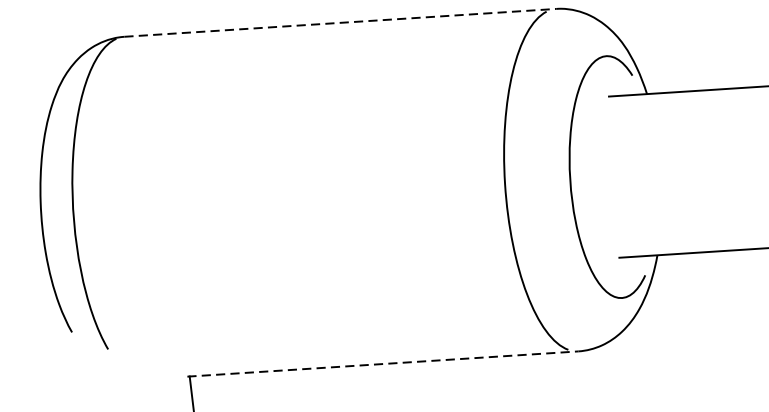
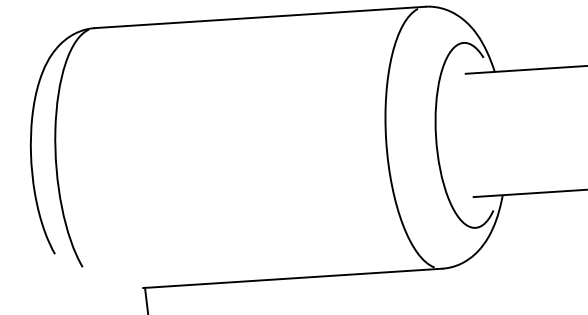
line: (340, 22) -> (260, 17), dashed -> solid
line: (382, 364) -> (292, 278), dashed -> solid

